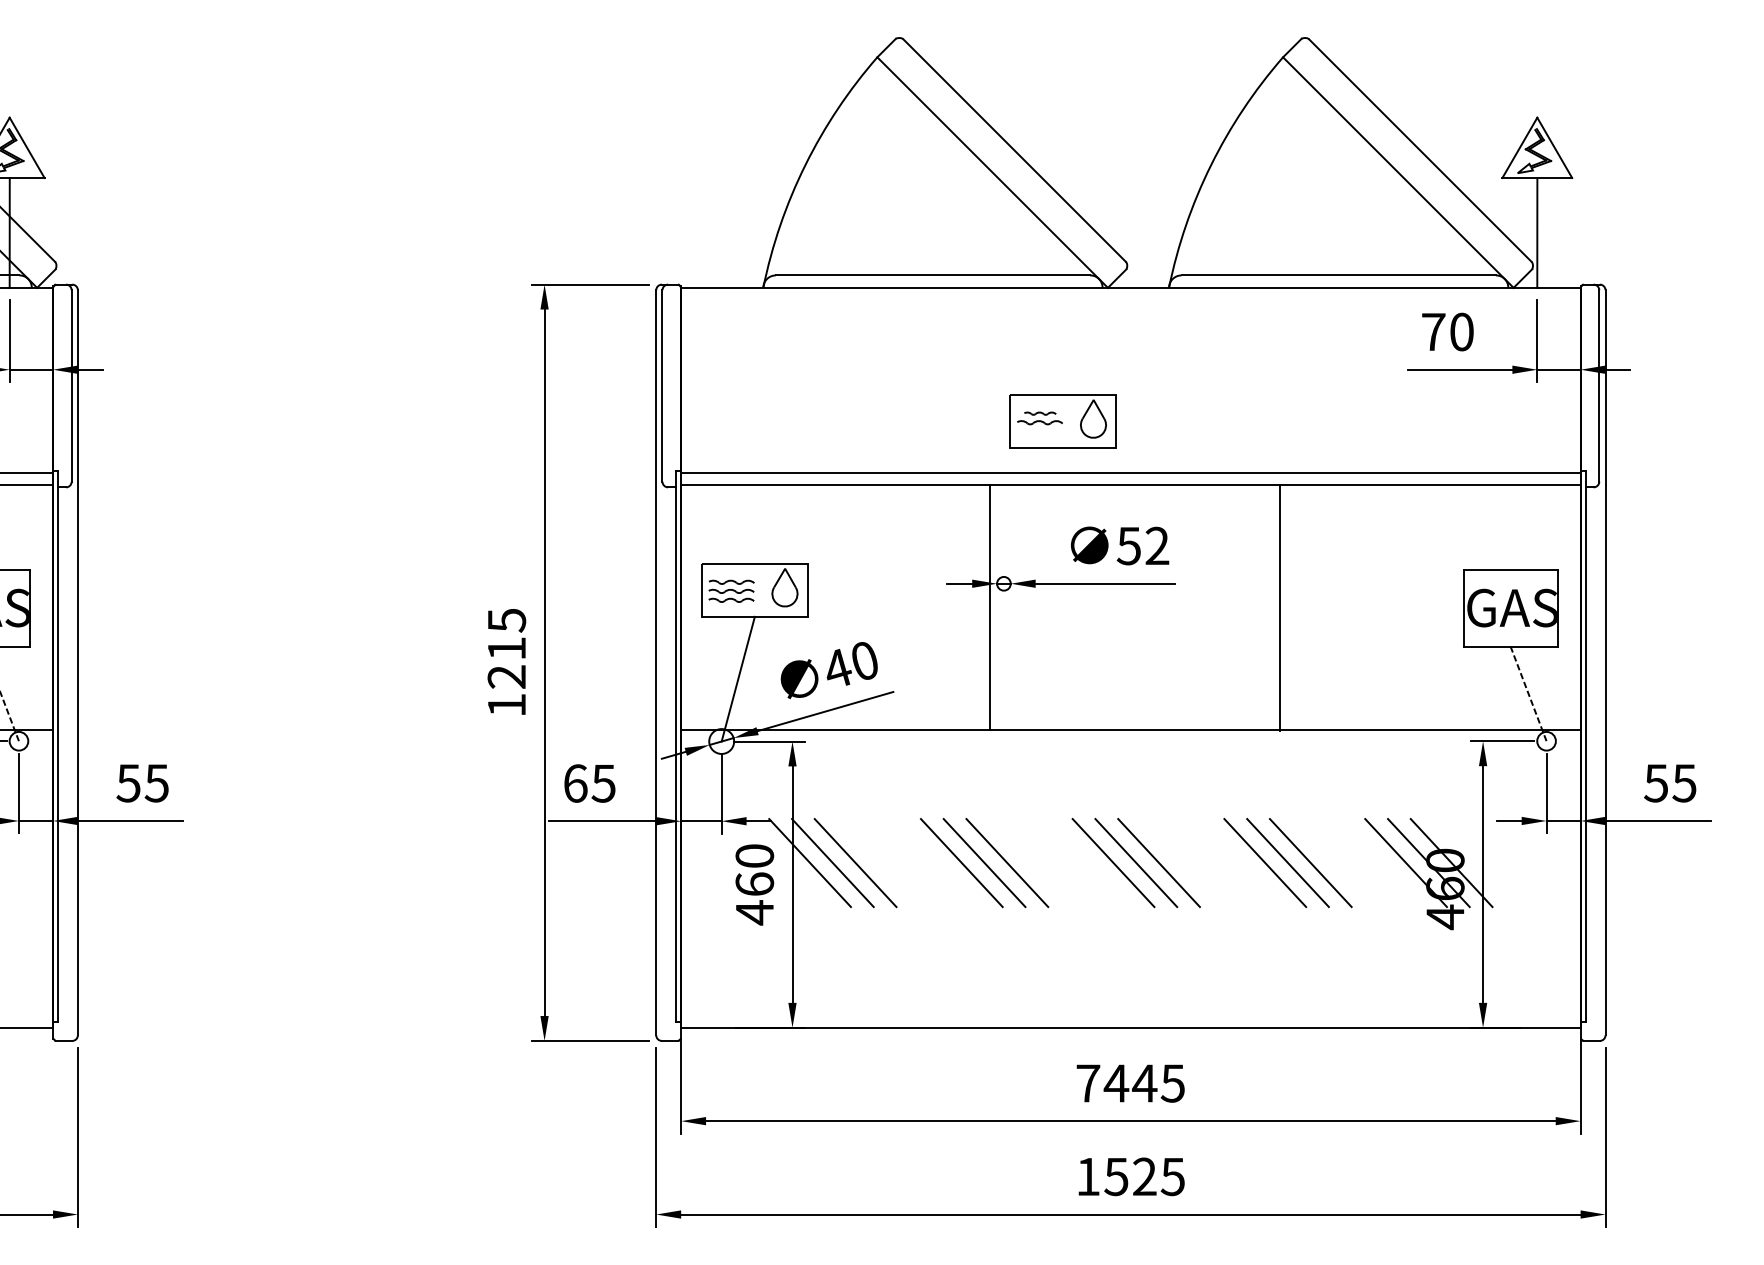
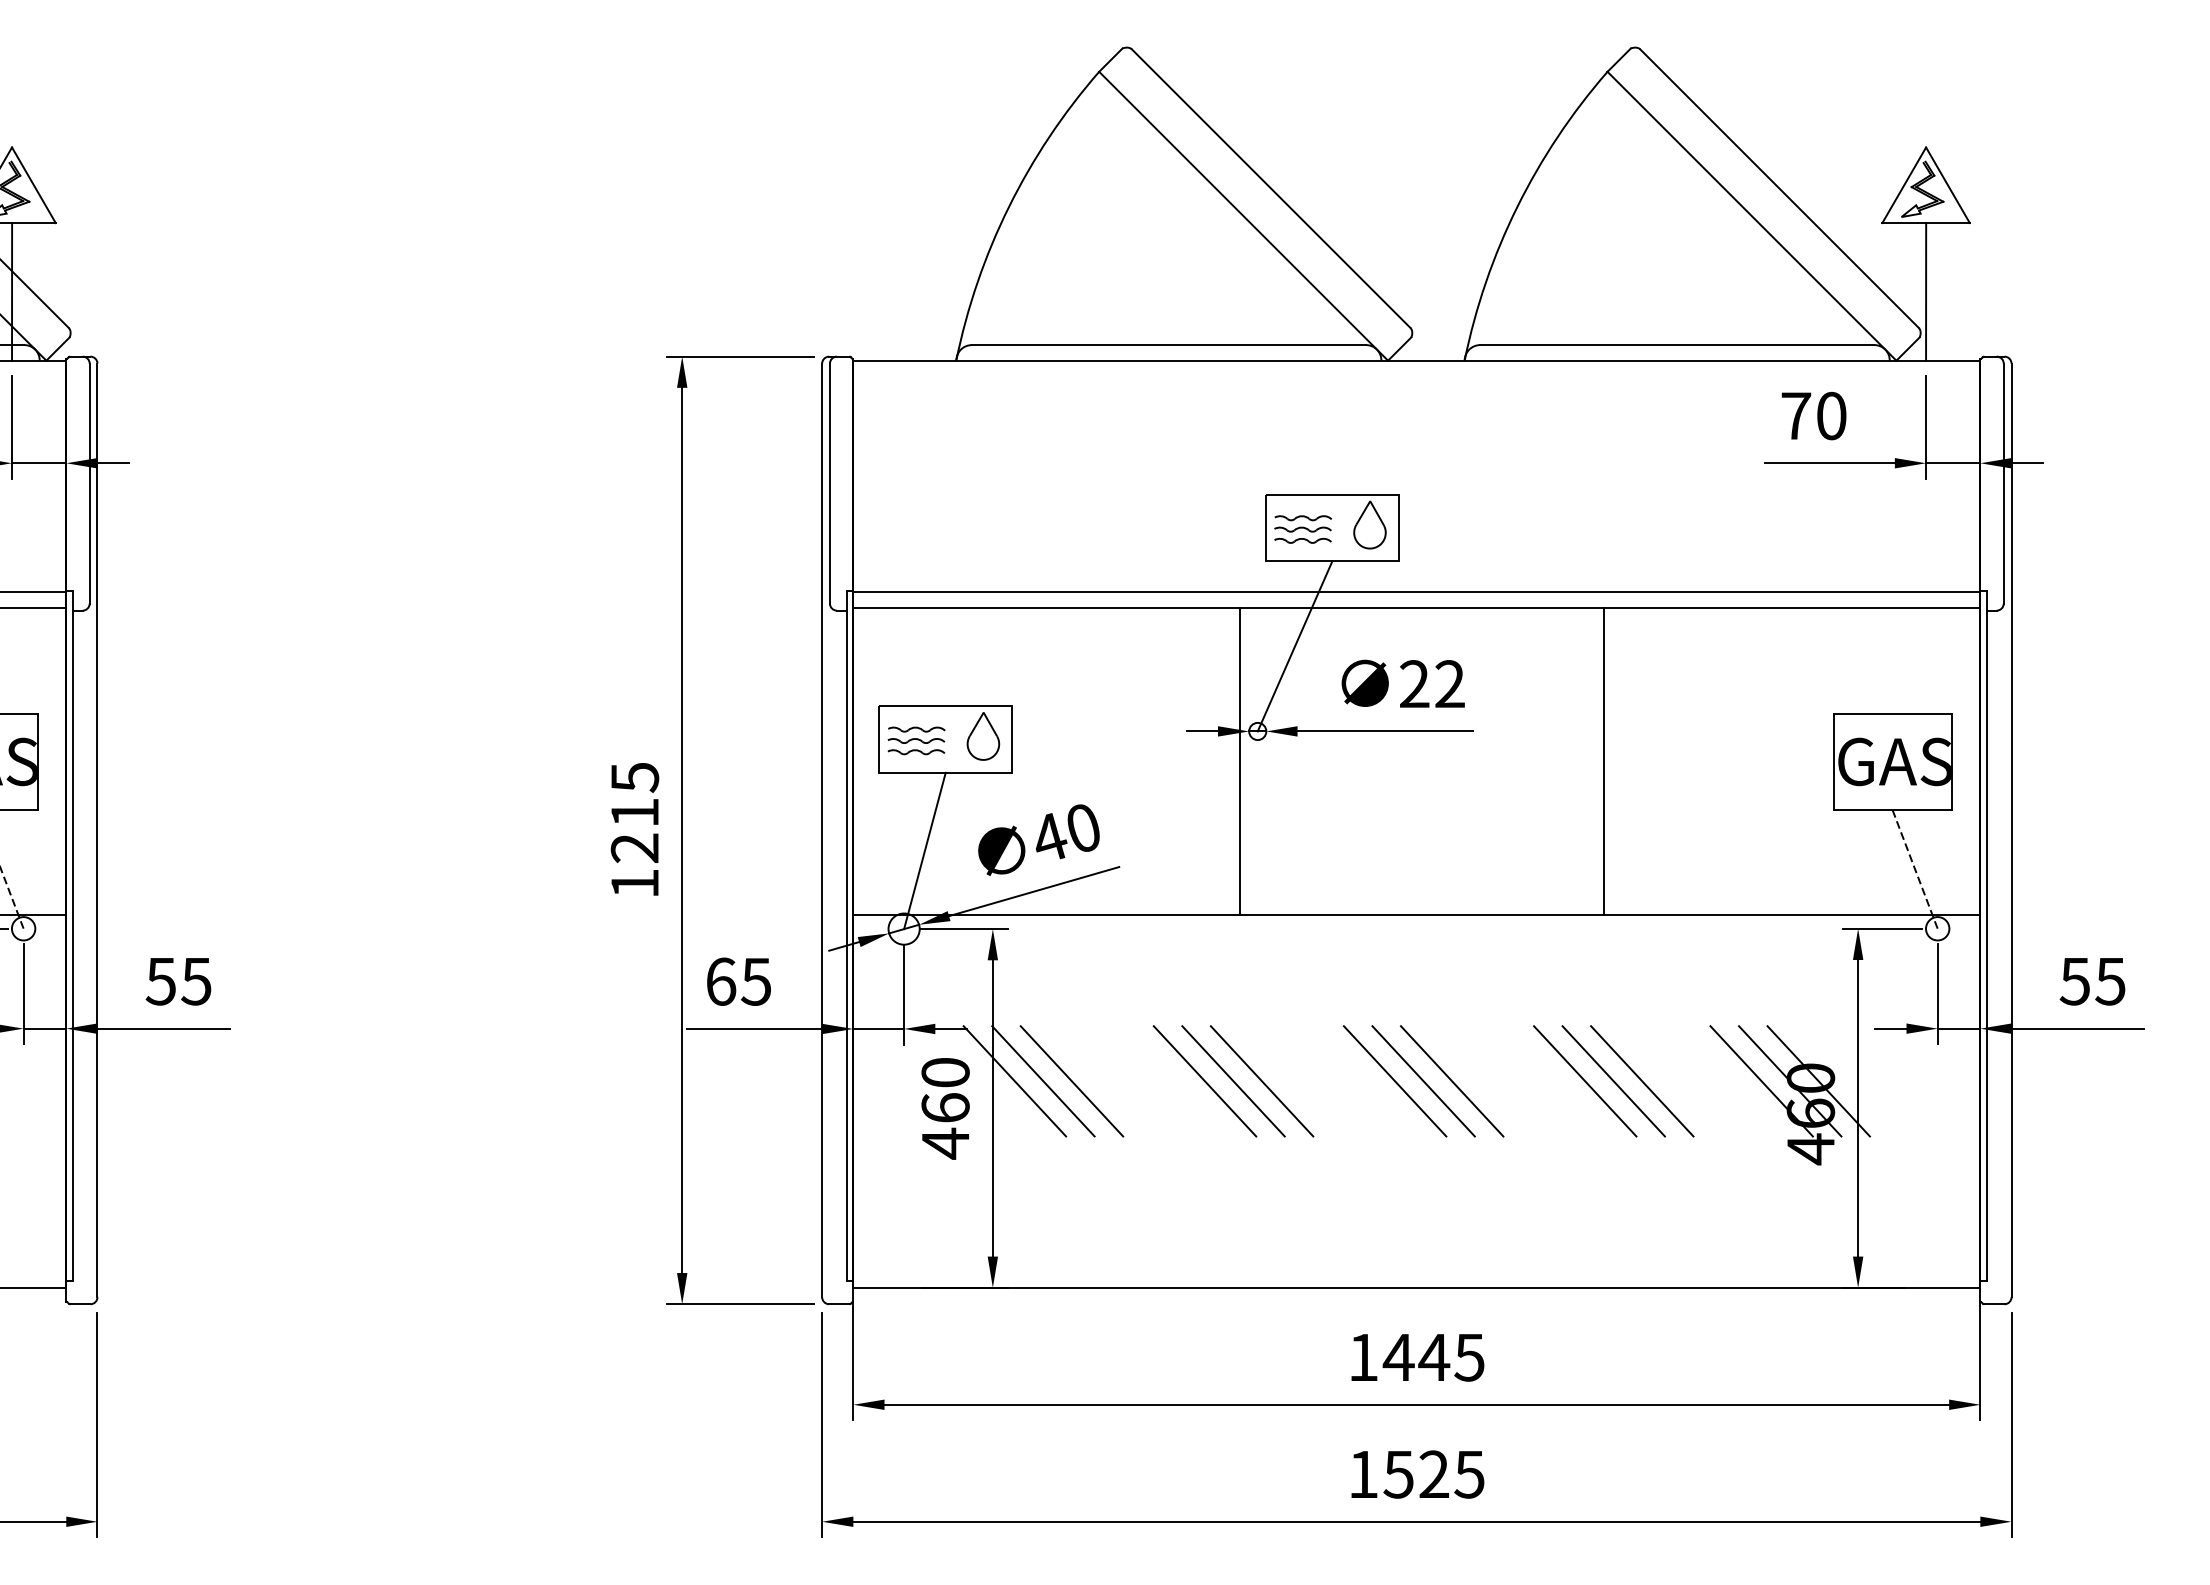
part: (1040, 413) -> (1303, 518), size x1.43
part: (1039, 431) -> (1302, 540), added
line: (1033, 515) -> (1294, 646), added
text: (1129, 546) -> (1414, 684), 52 -> 22
text: (1088, 1083) -> (1363, 1357), 7445 -> 1445

